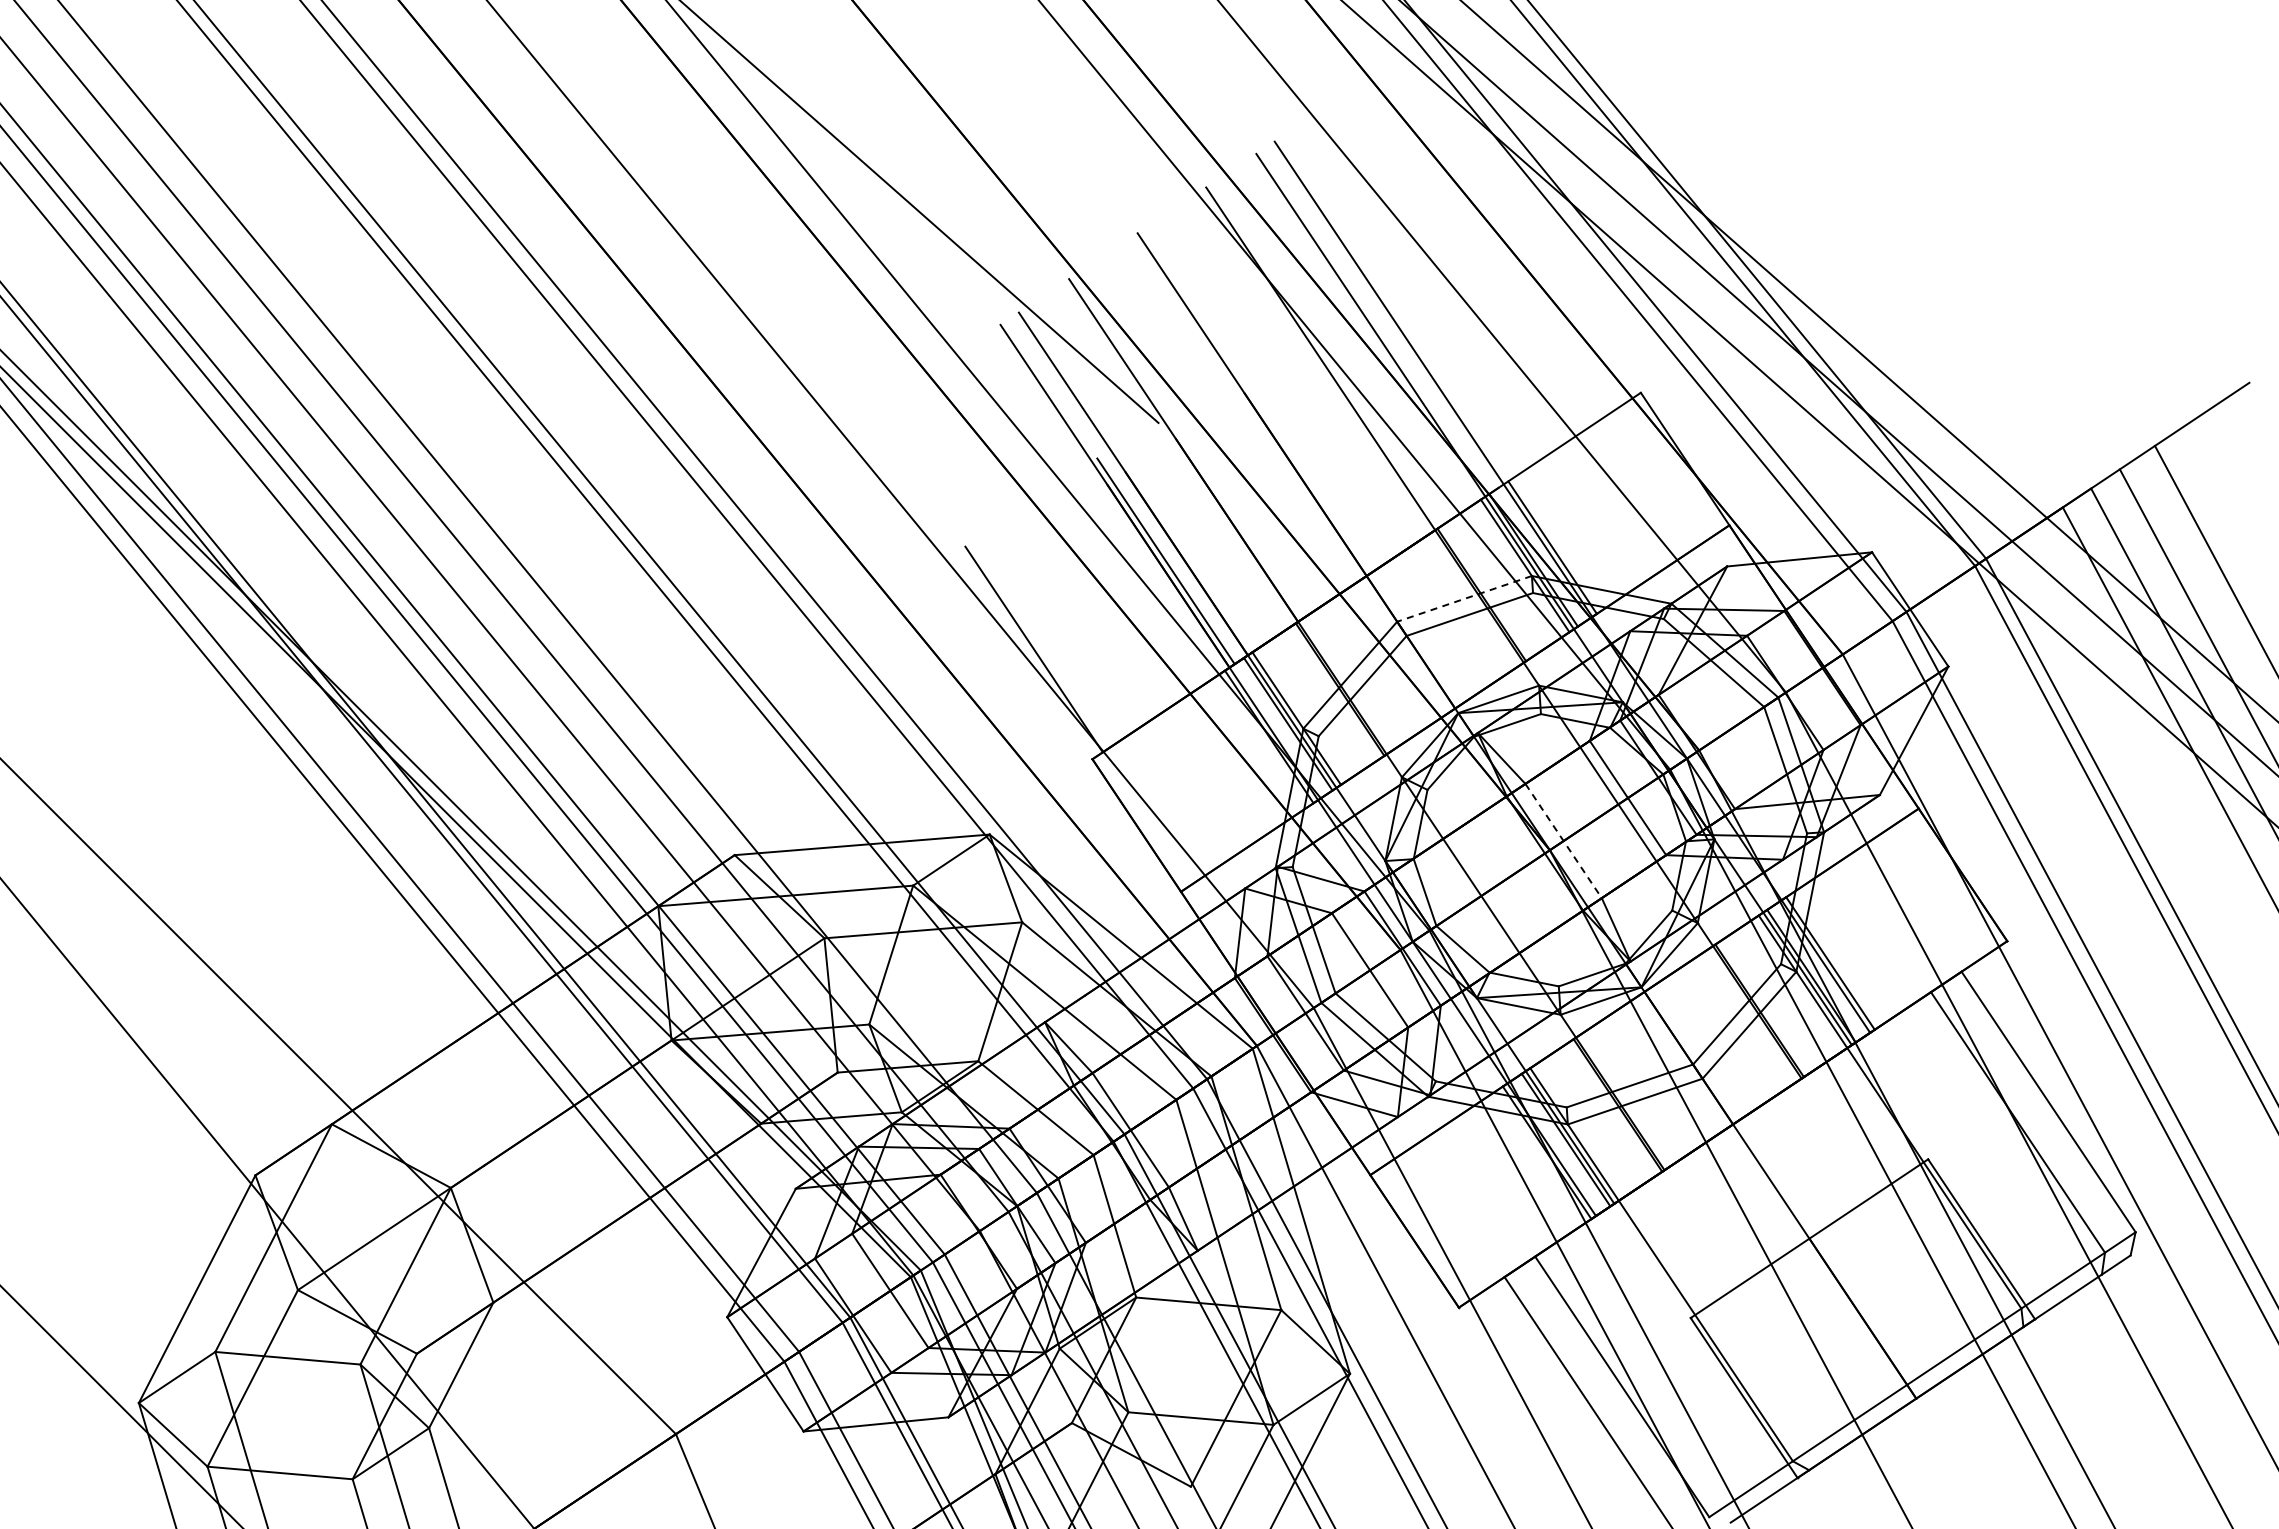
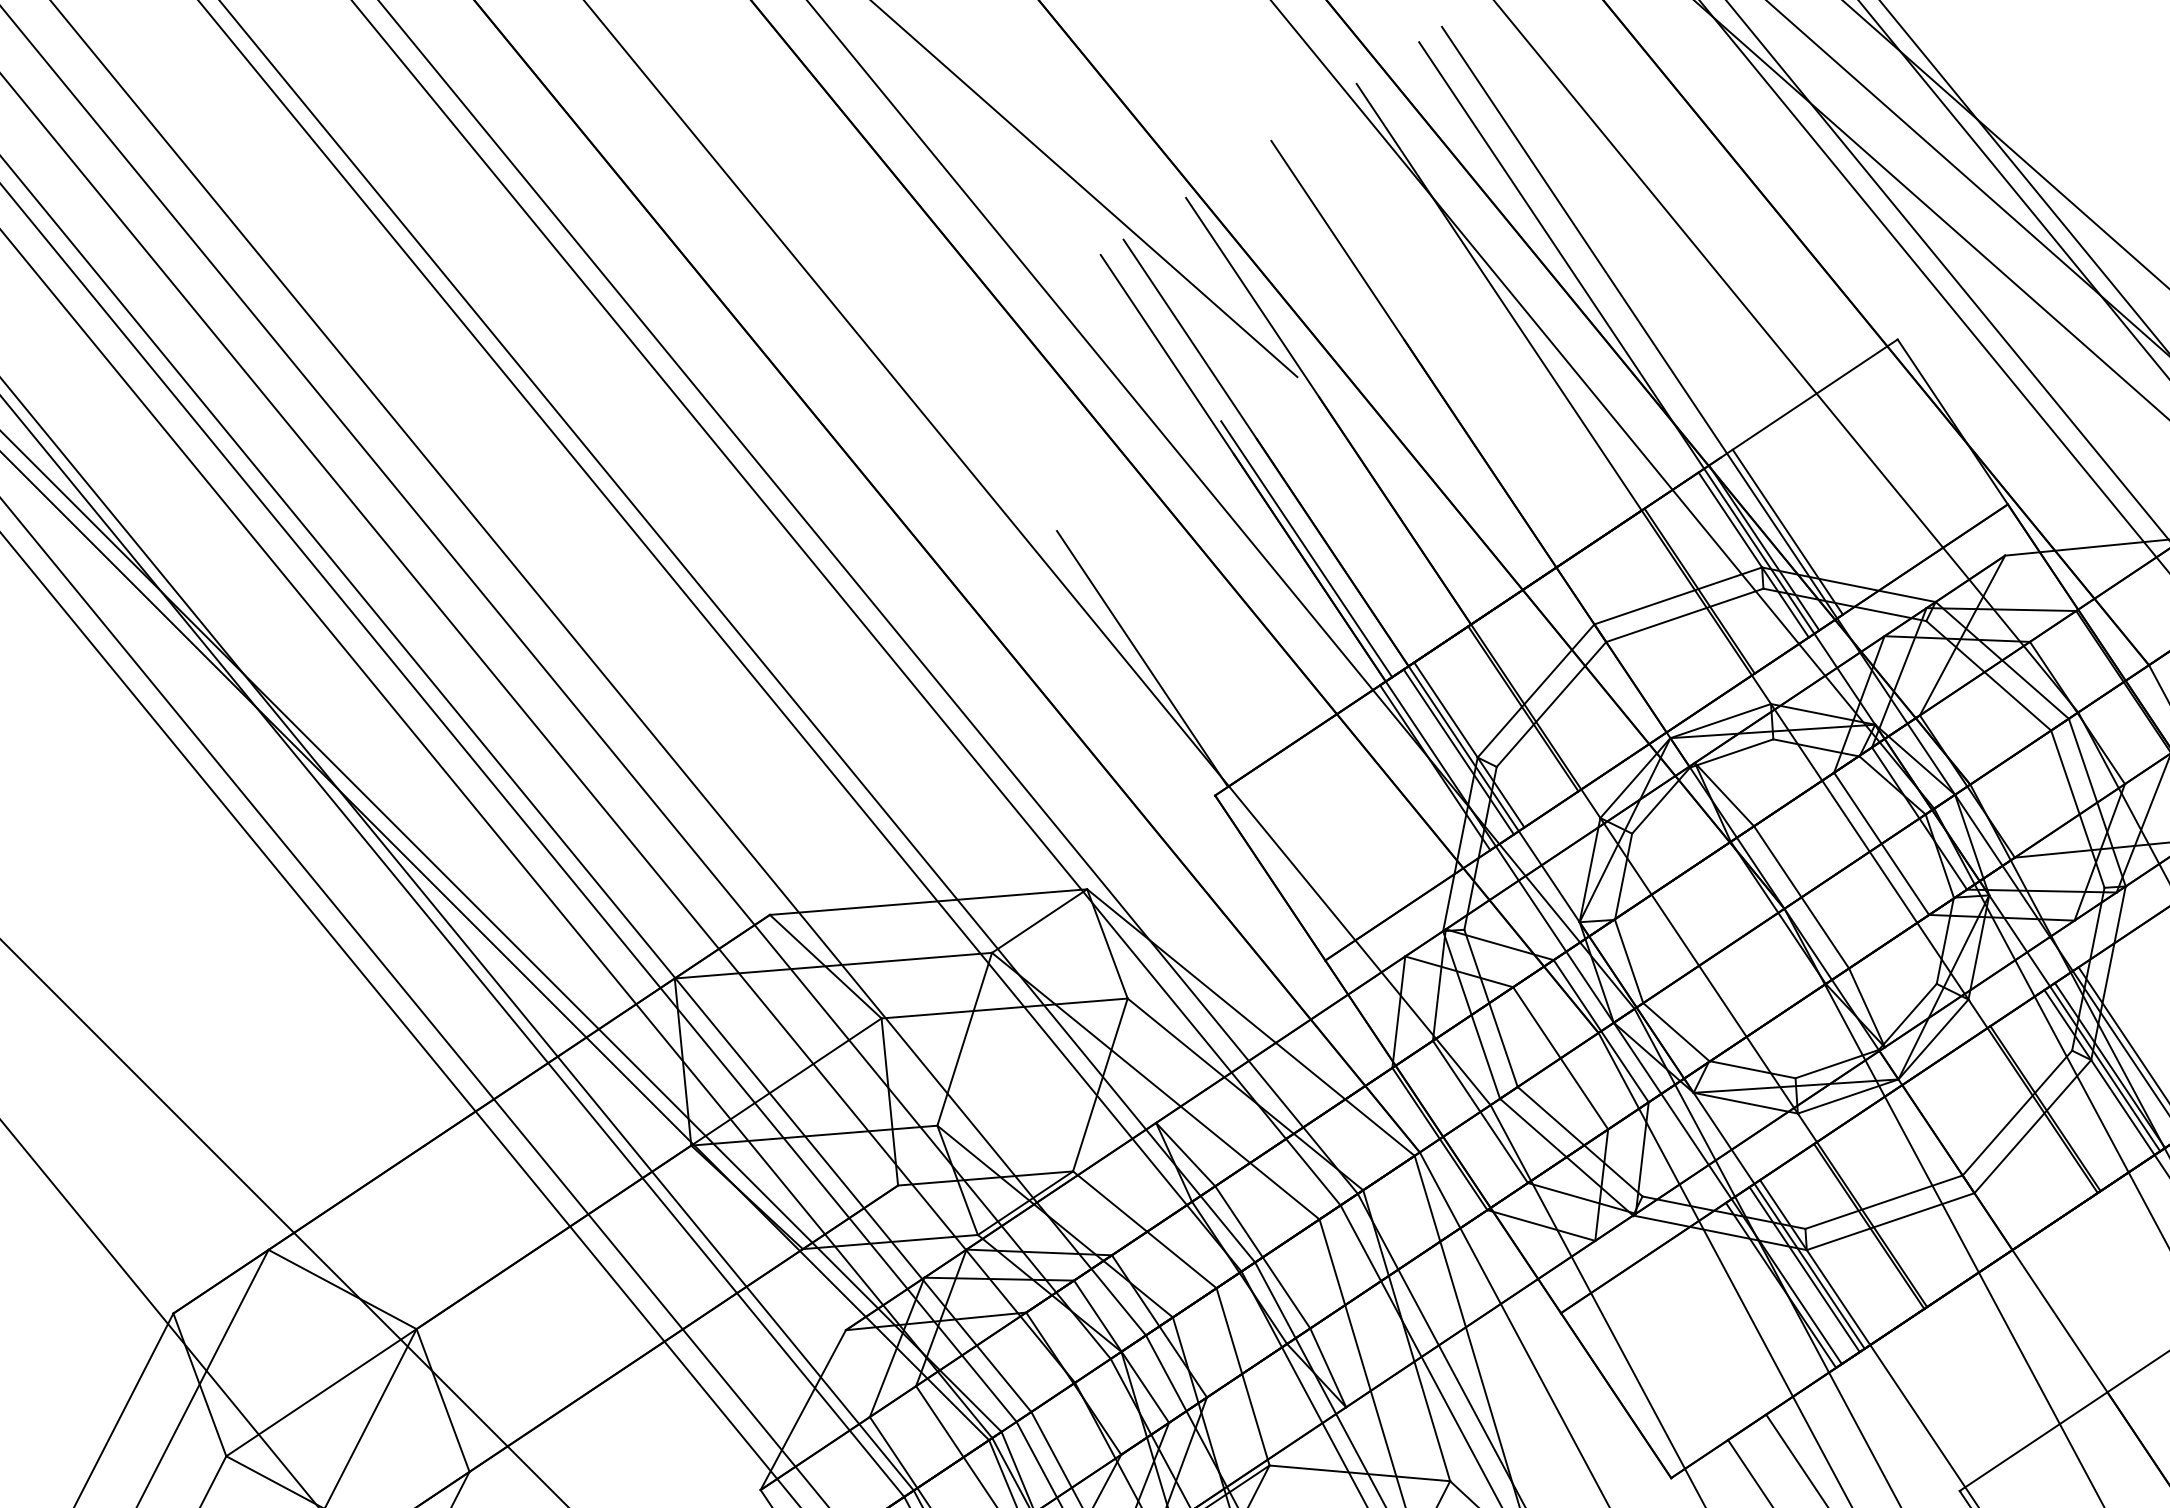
line: (1464, 599) -> (1678, 596), dashed -> solid
line: (1563, 841) -> (1801, 897), dashed -> solid

